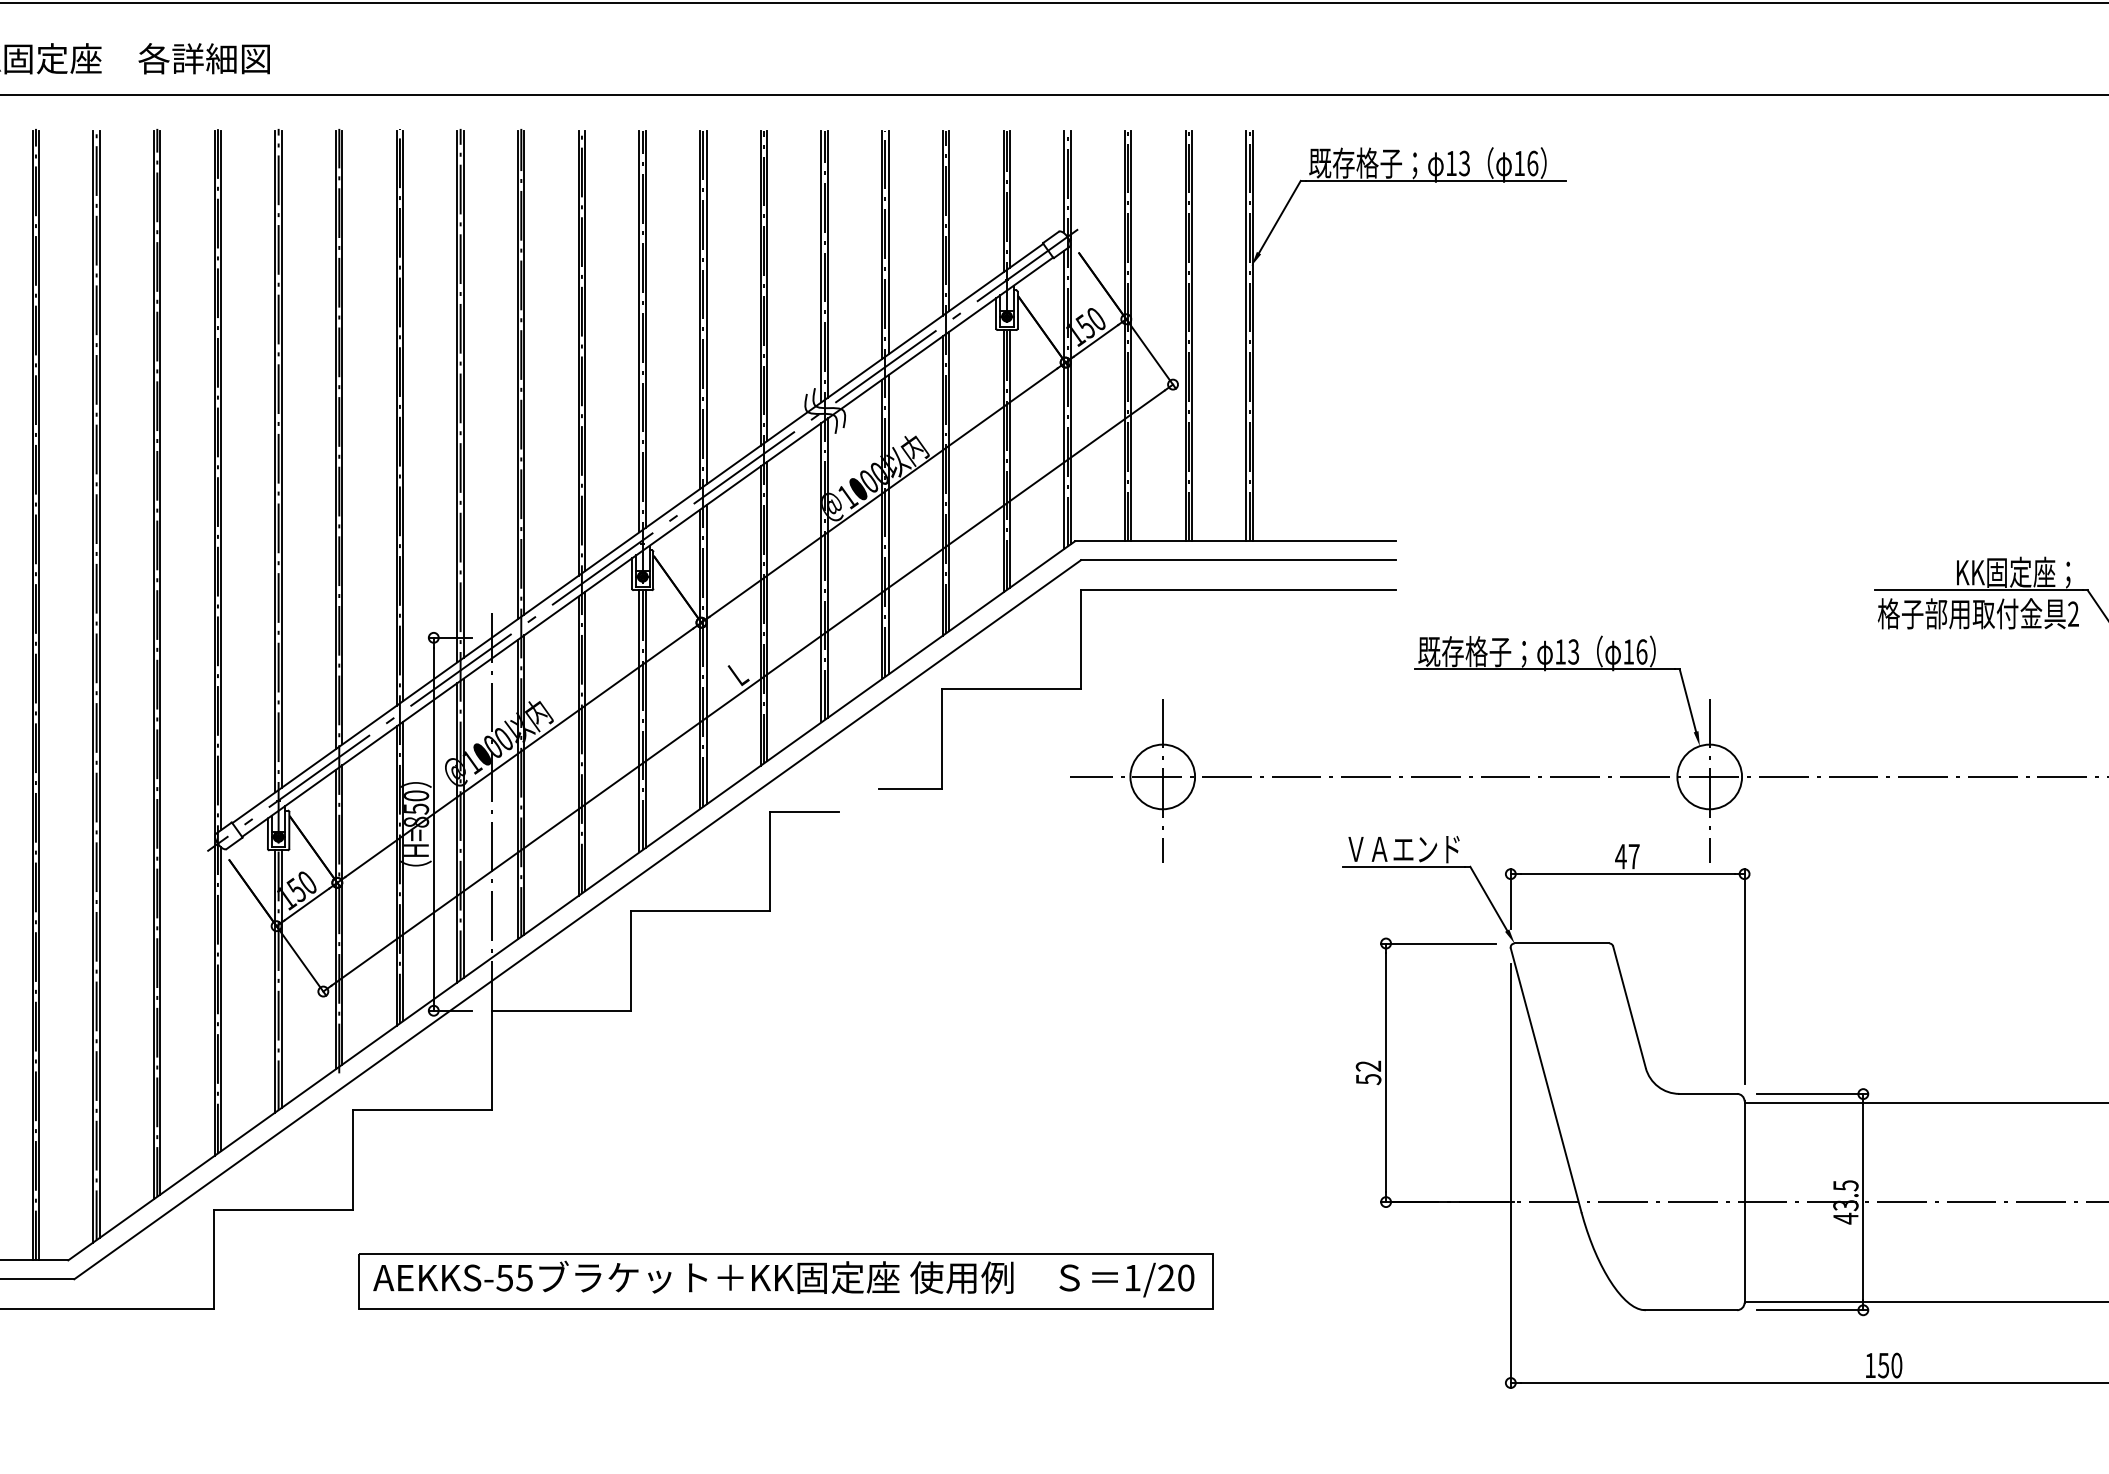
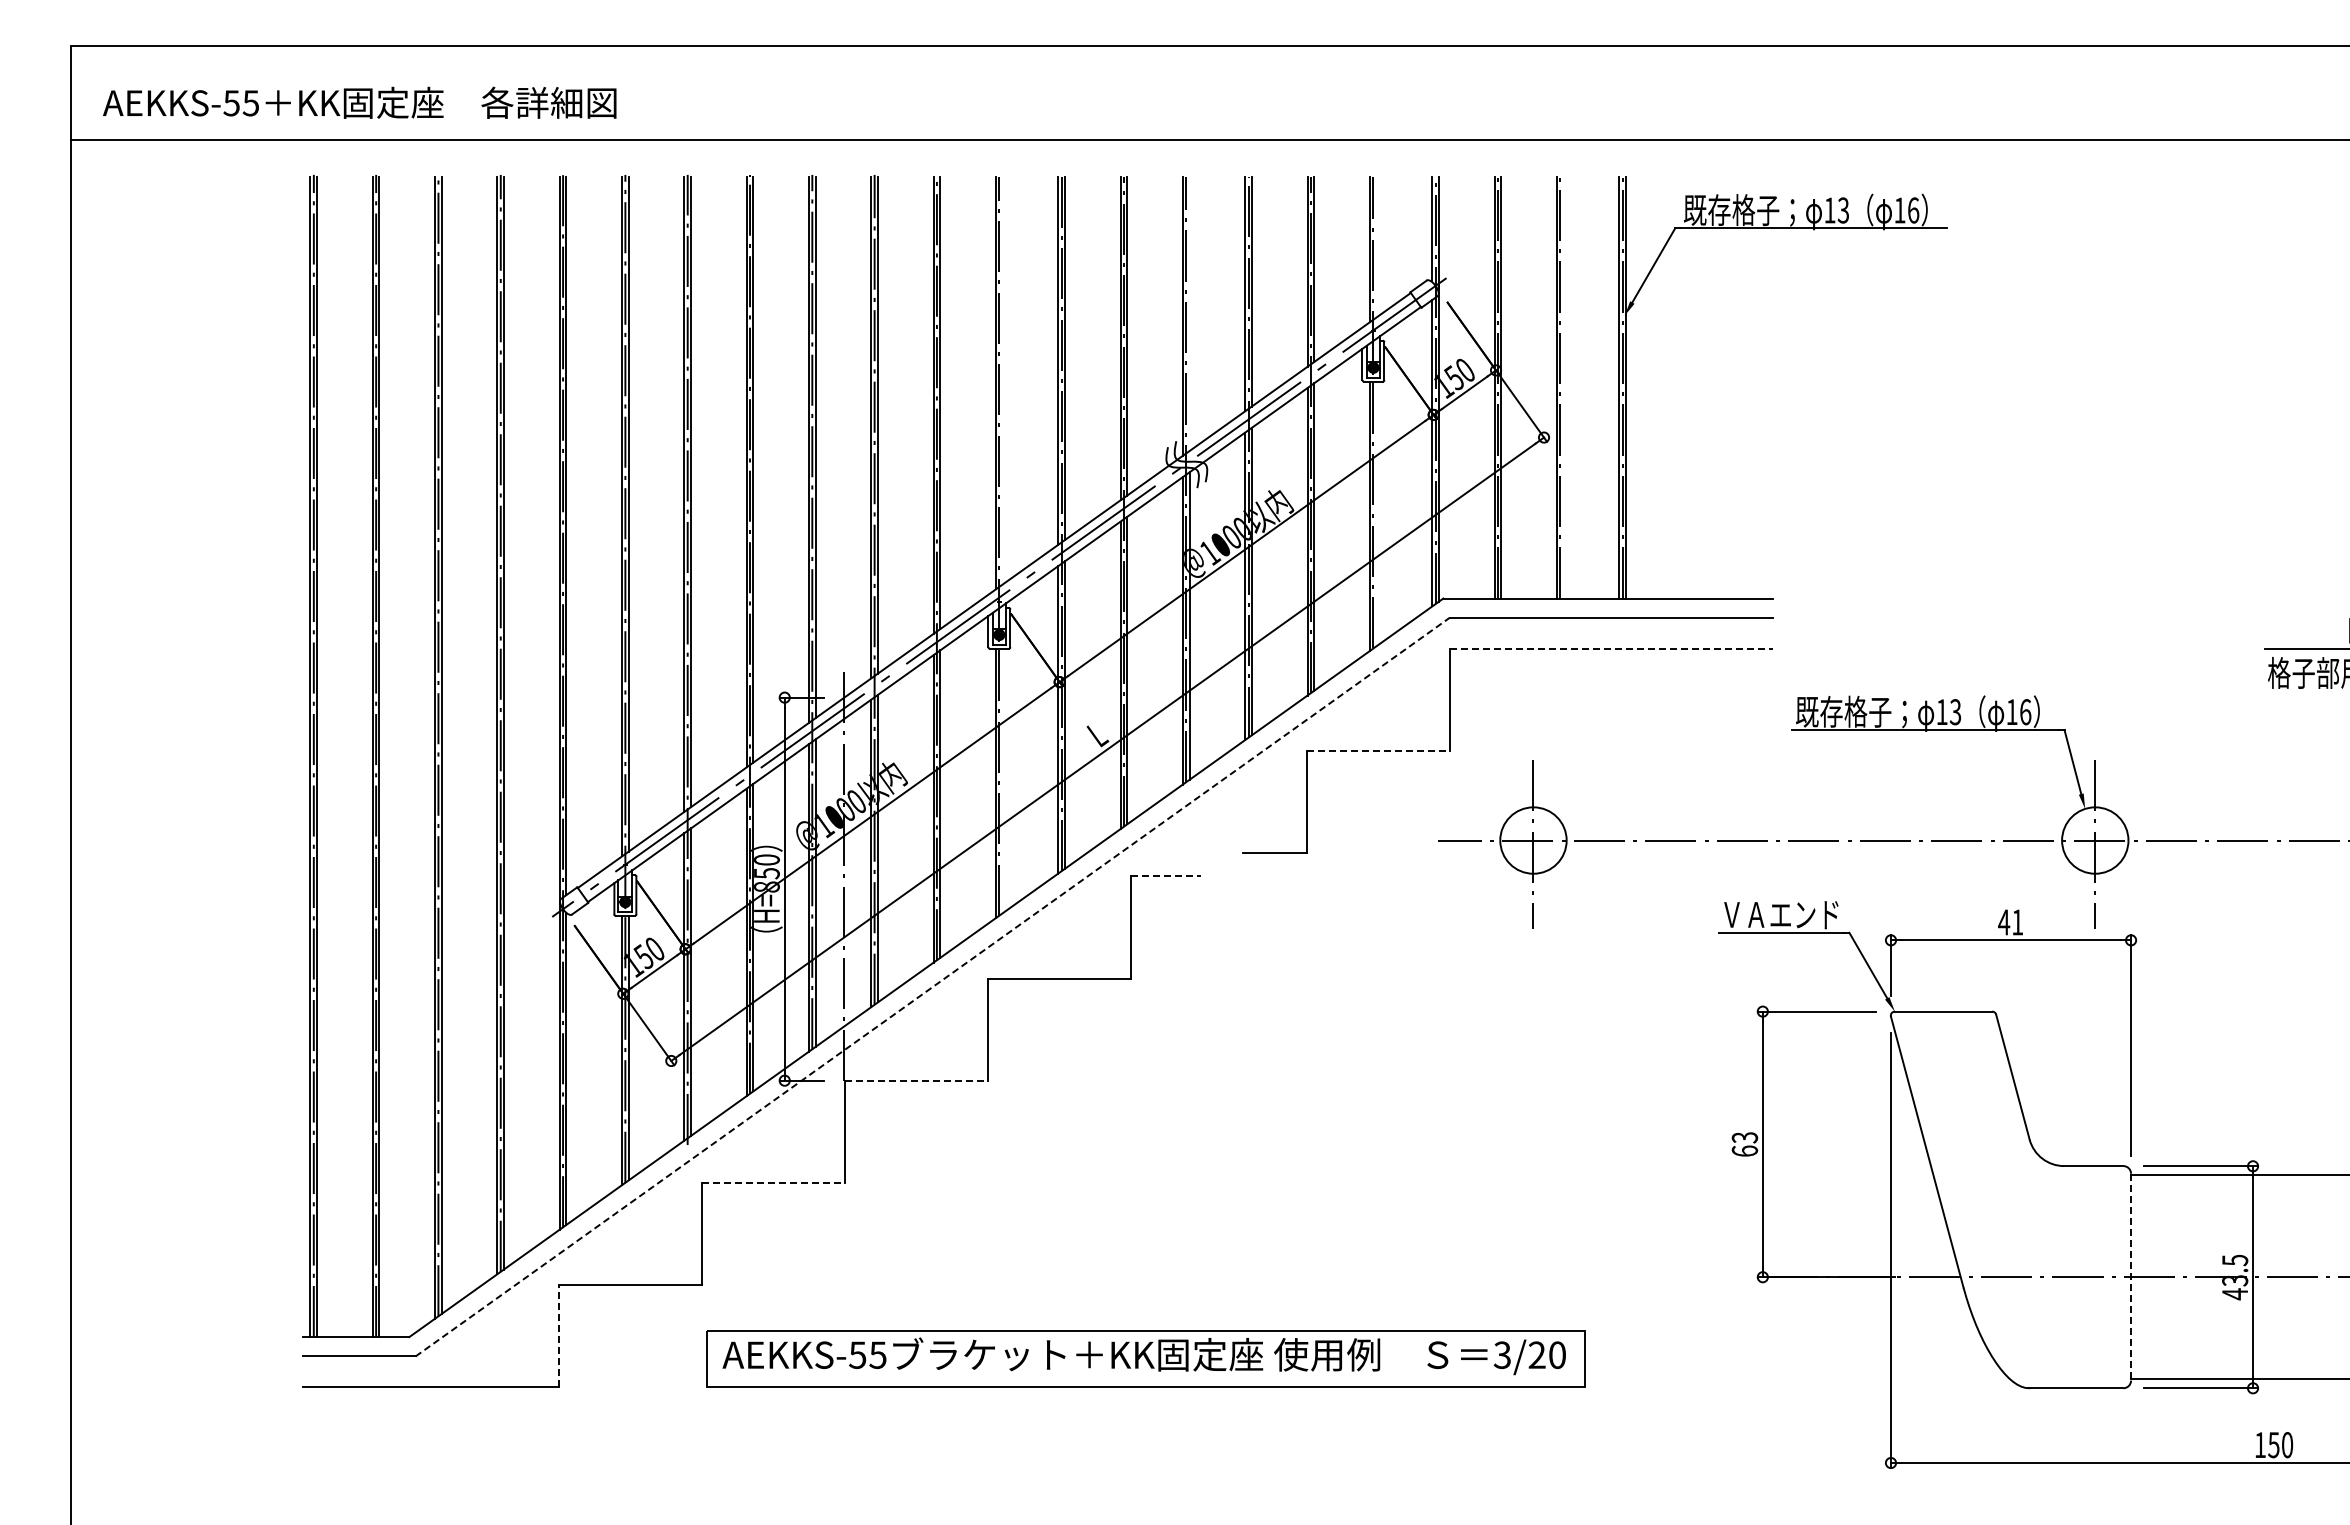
line: (1009, 198) -> (1376, 246), removed
line: (827, 263) -> (1189, 313), removed
line: (645, 329) -> (1002, 380), removed
line: (1191, 335) -> (1563, 387), removed
line: (1009, 458) -> (1376, 513), removed
line: (1238, 589) -> (1611, 648), solid -> dashed
line: (1011, 689) -> (1378, 750), solid -> dashed
line: (645, 718) -> (1002, 780), removed
line: (805, 811) -> (1166, 876), solid -> dashed
text: (1633, 856) -> (2017, 922), 47 -> 41
line: (577, 919) -> (932, 986), solid -> dashed
line: (562, 1010) -> (916, 1080), solid -> dashed
text: (1368, 1072) -> (1744, 1144), 52 -> 63
line: (422, 1109) -> (773, 1182), solid -> dashed
line: (1744, 1202) -> (2131, 1277), solid -> dashed
line: (213, 1258) -> (558, 1335), solid -> dashed
text: (1131, 1278) -> (1501, 1355), 1/20 -> 3/20

